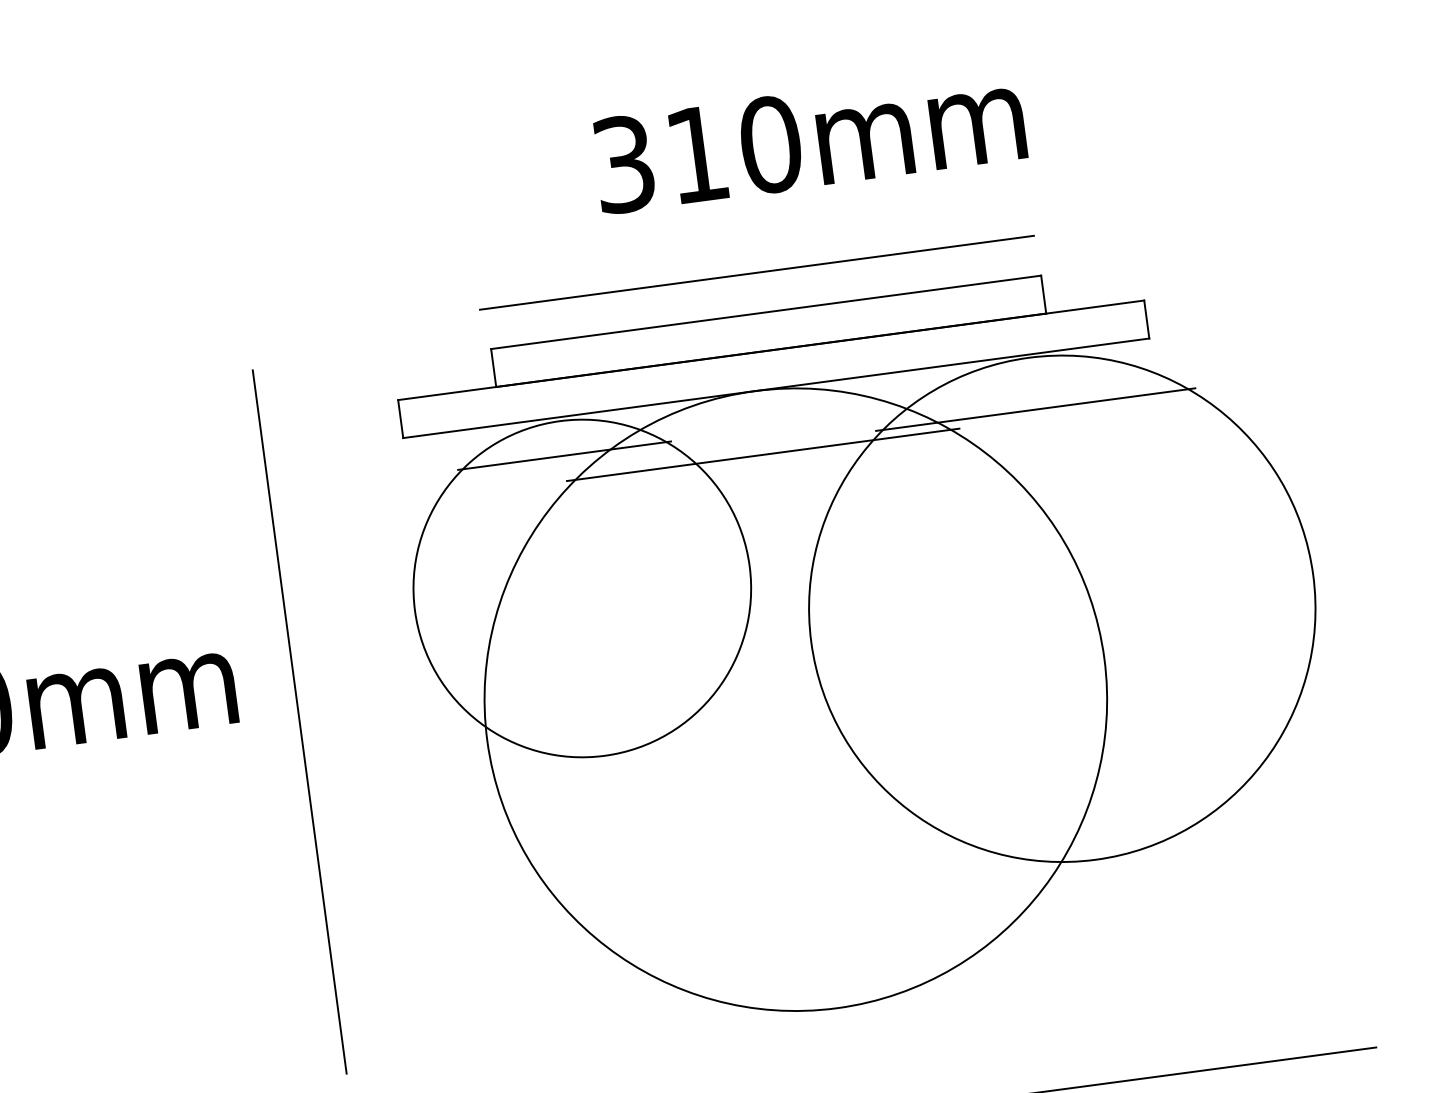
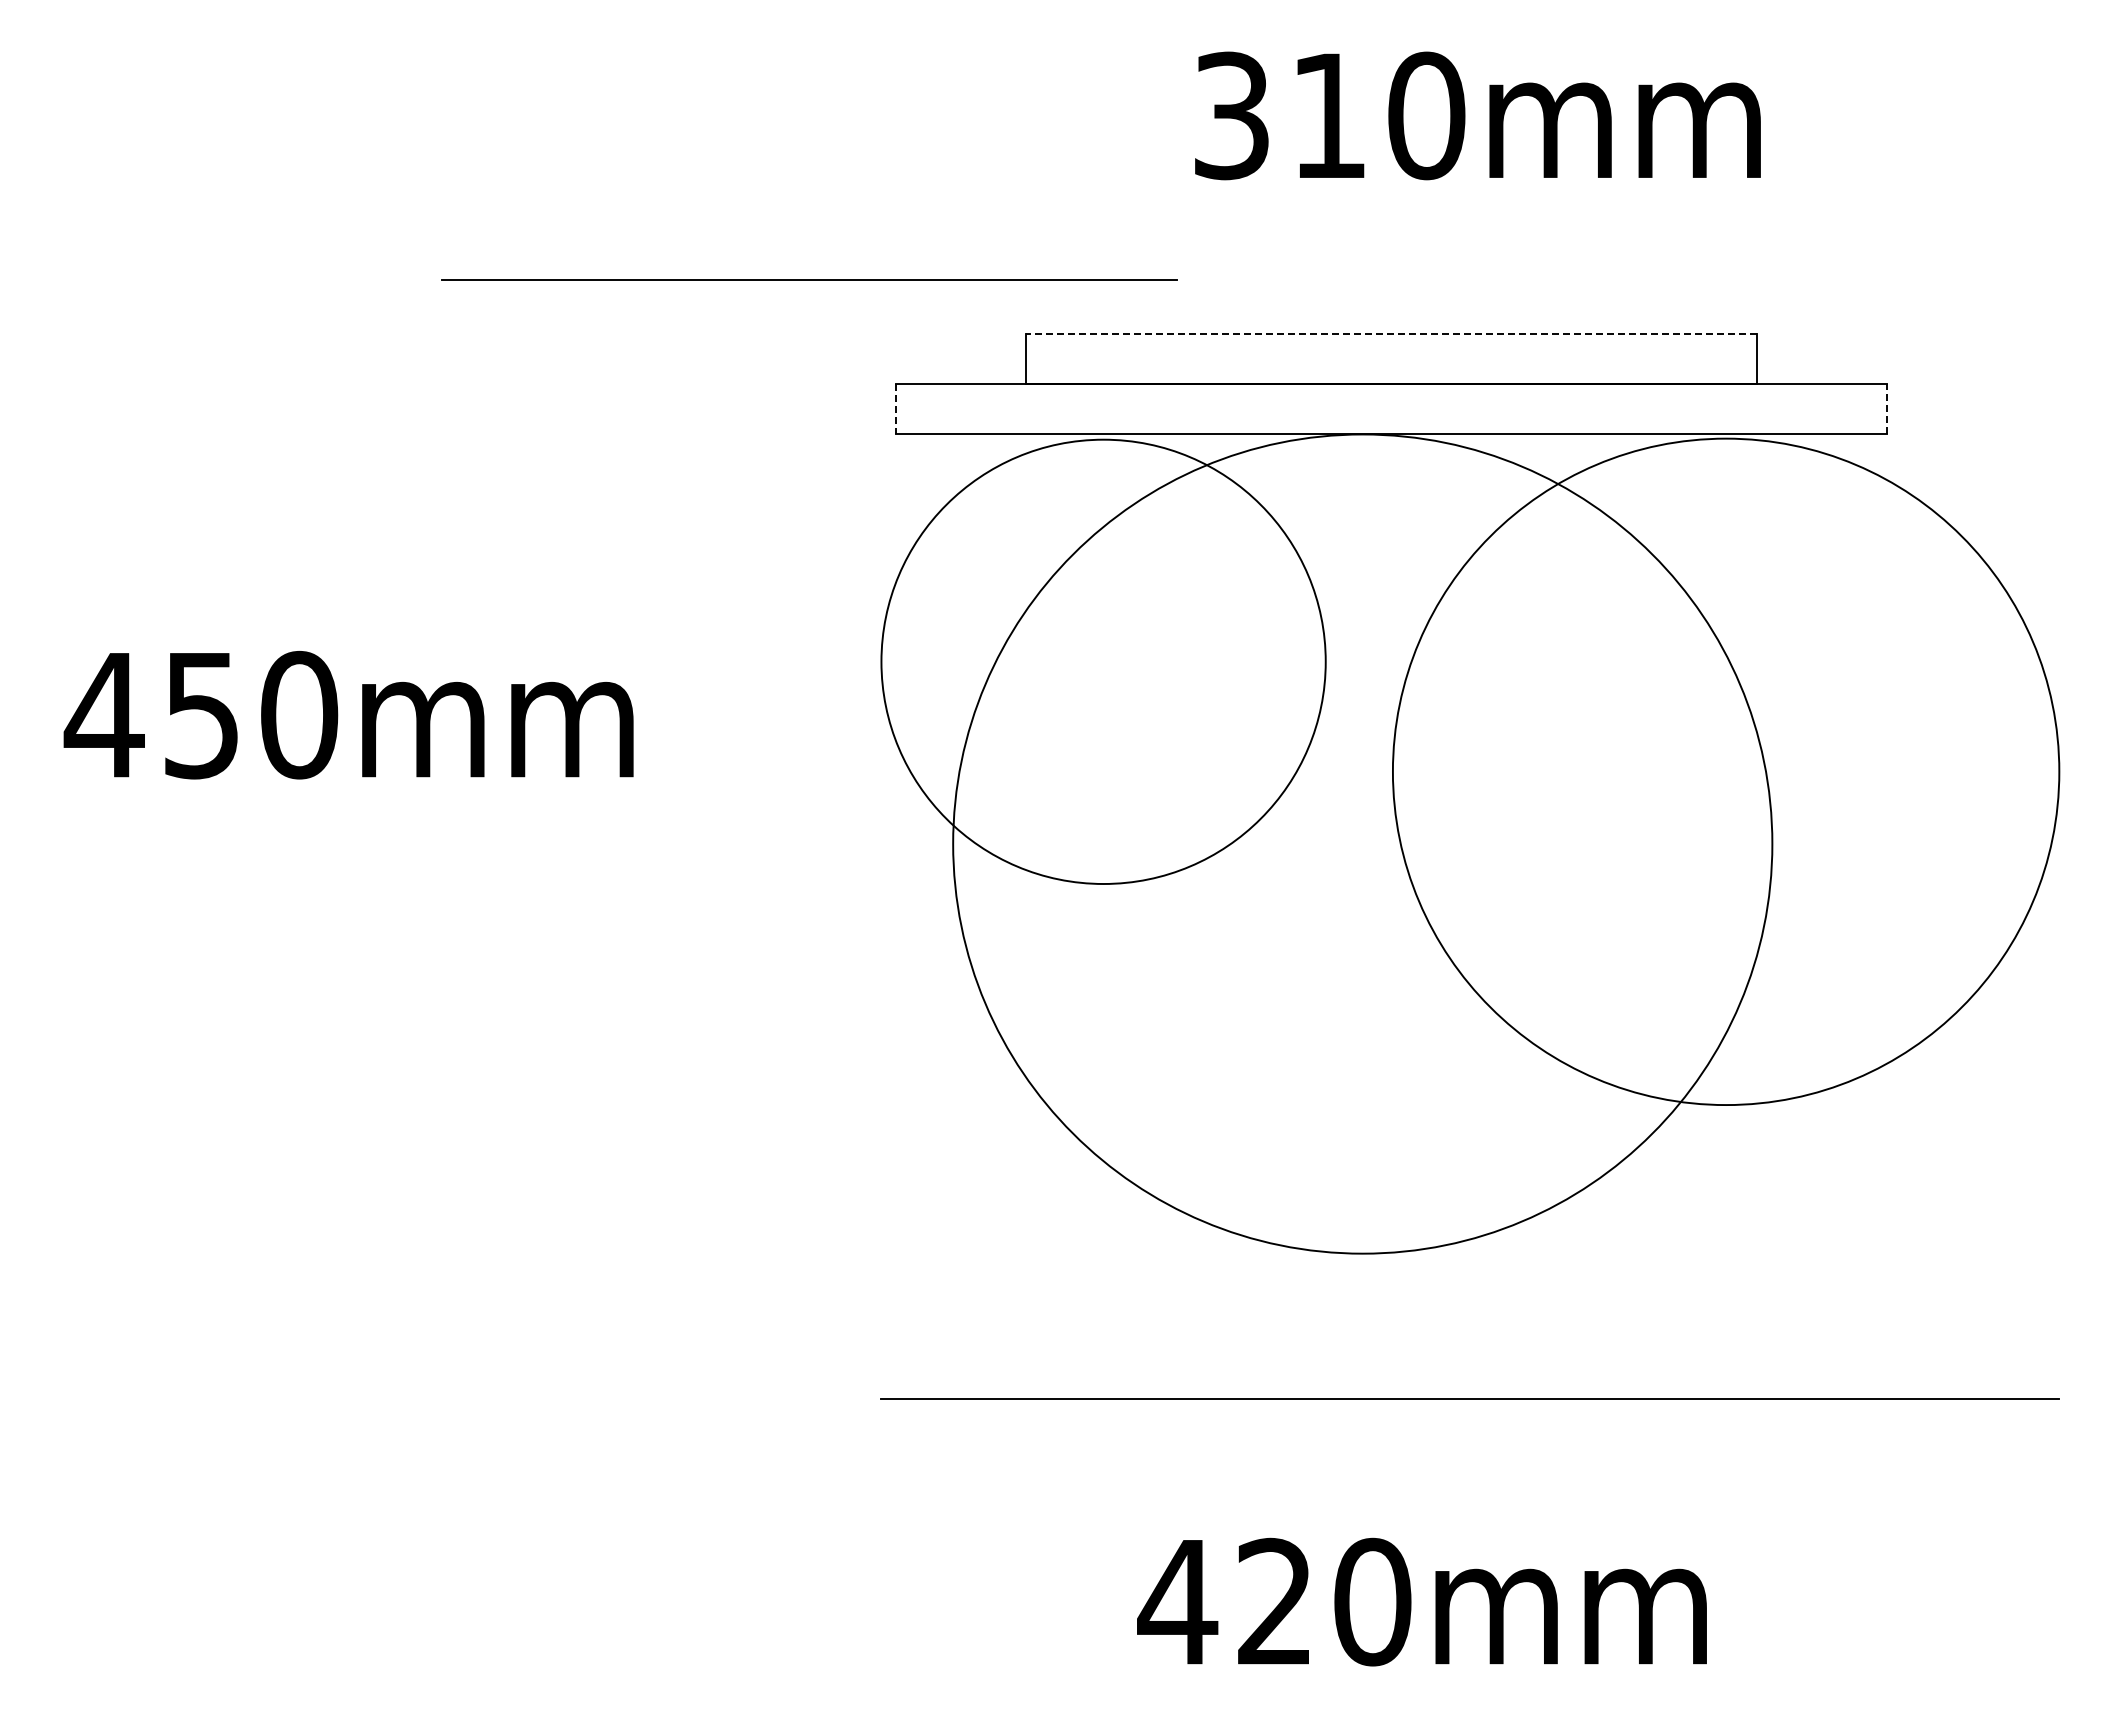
line: (756, 272) -> (809, 279), moved
line: (765, 312) -> (1390, 333), solid -> dashed
line: (1146, 318) -> (1886, 408), solid -> dashed
line: (1036, 409) -> (1726, 507), removed
line: (400, 419) -> (896, 409), solid -> dashed
line: (564, 455) -> (1103, 485), removed
line: (763, 455) -> (1362, 519), removed
line: (299, 721) -> (711, 786), removed

